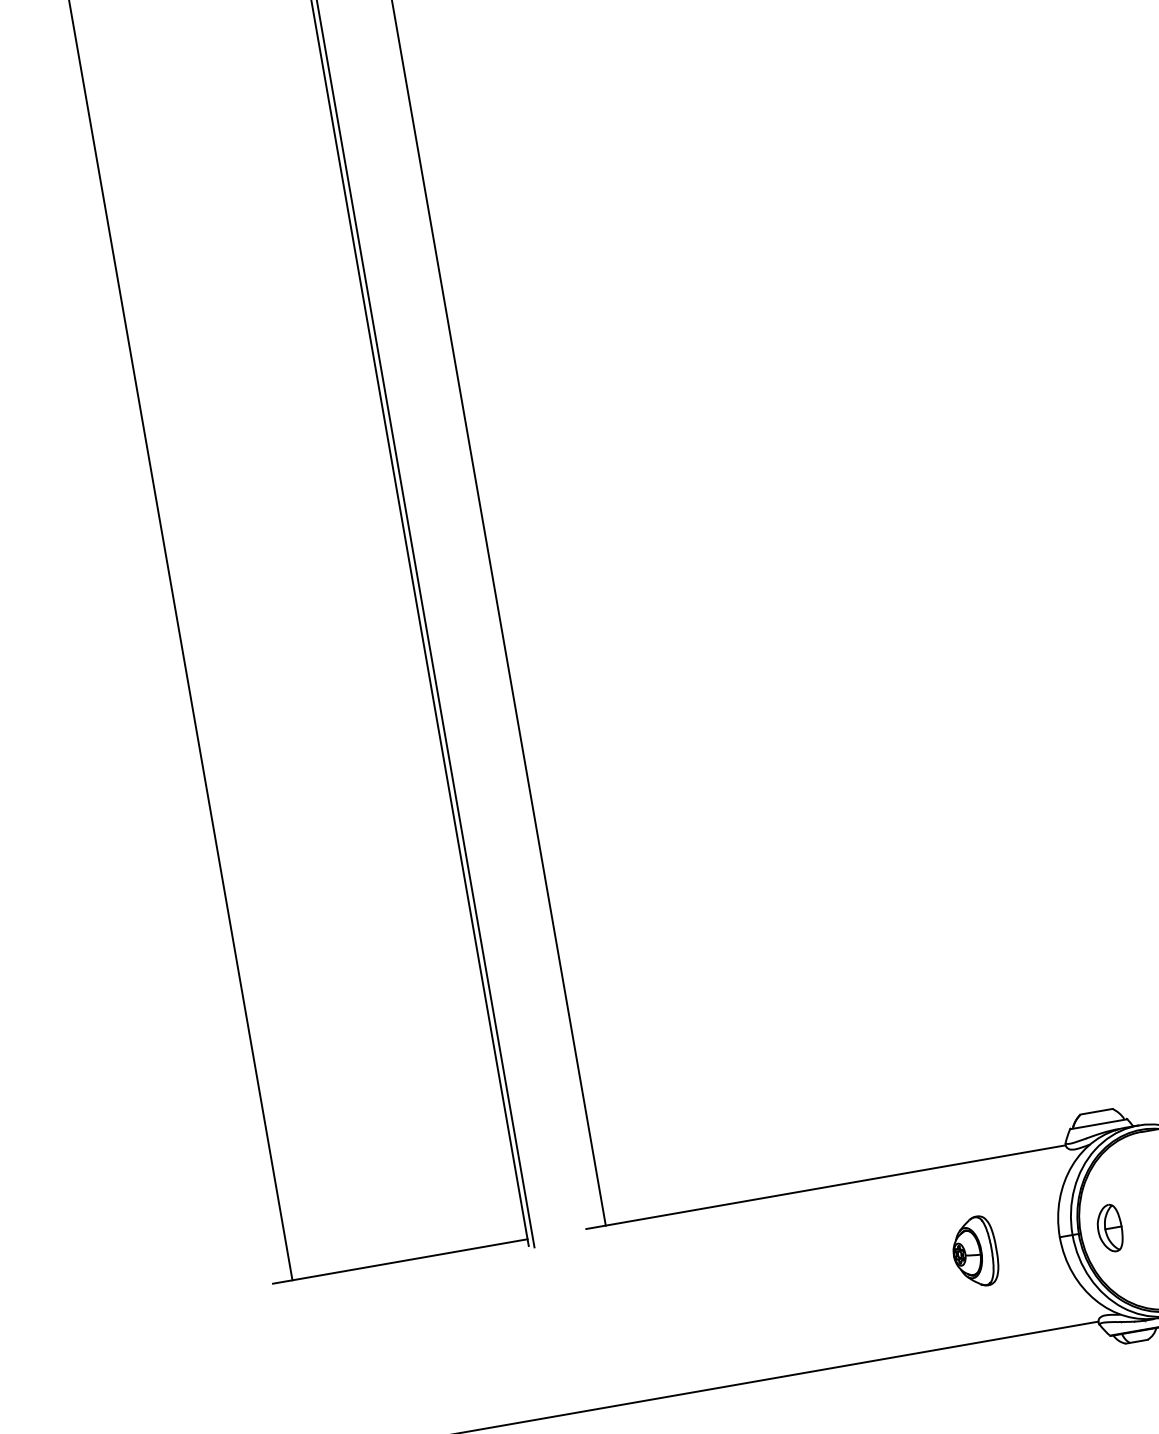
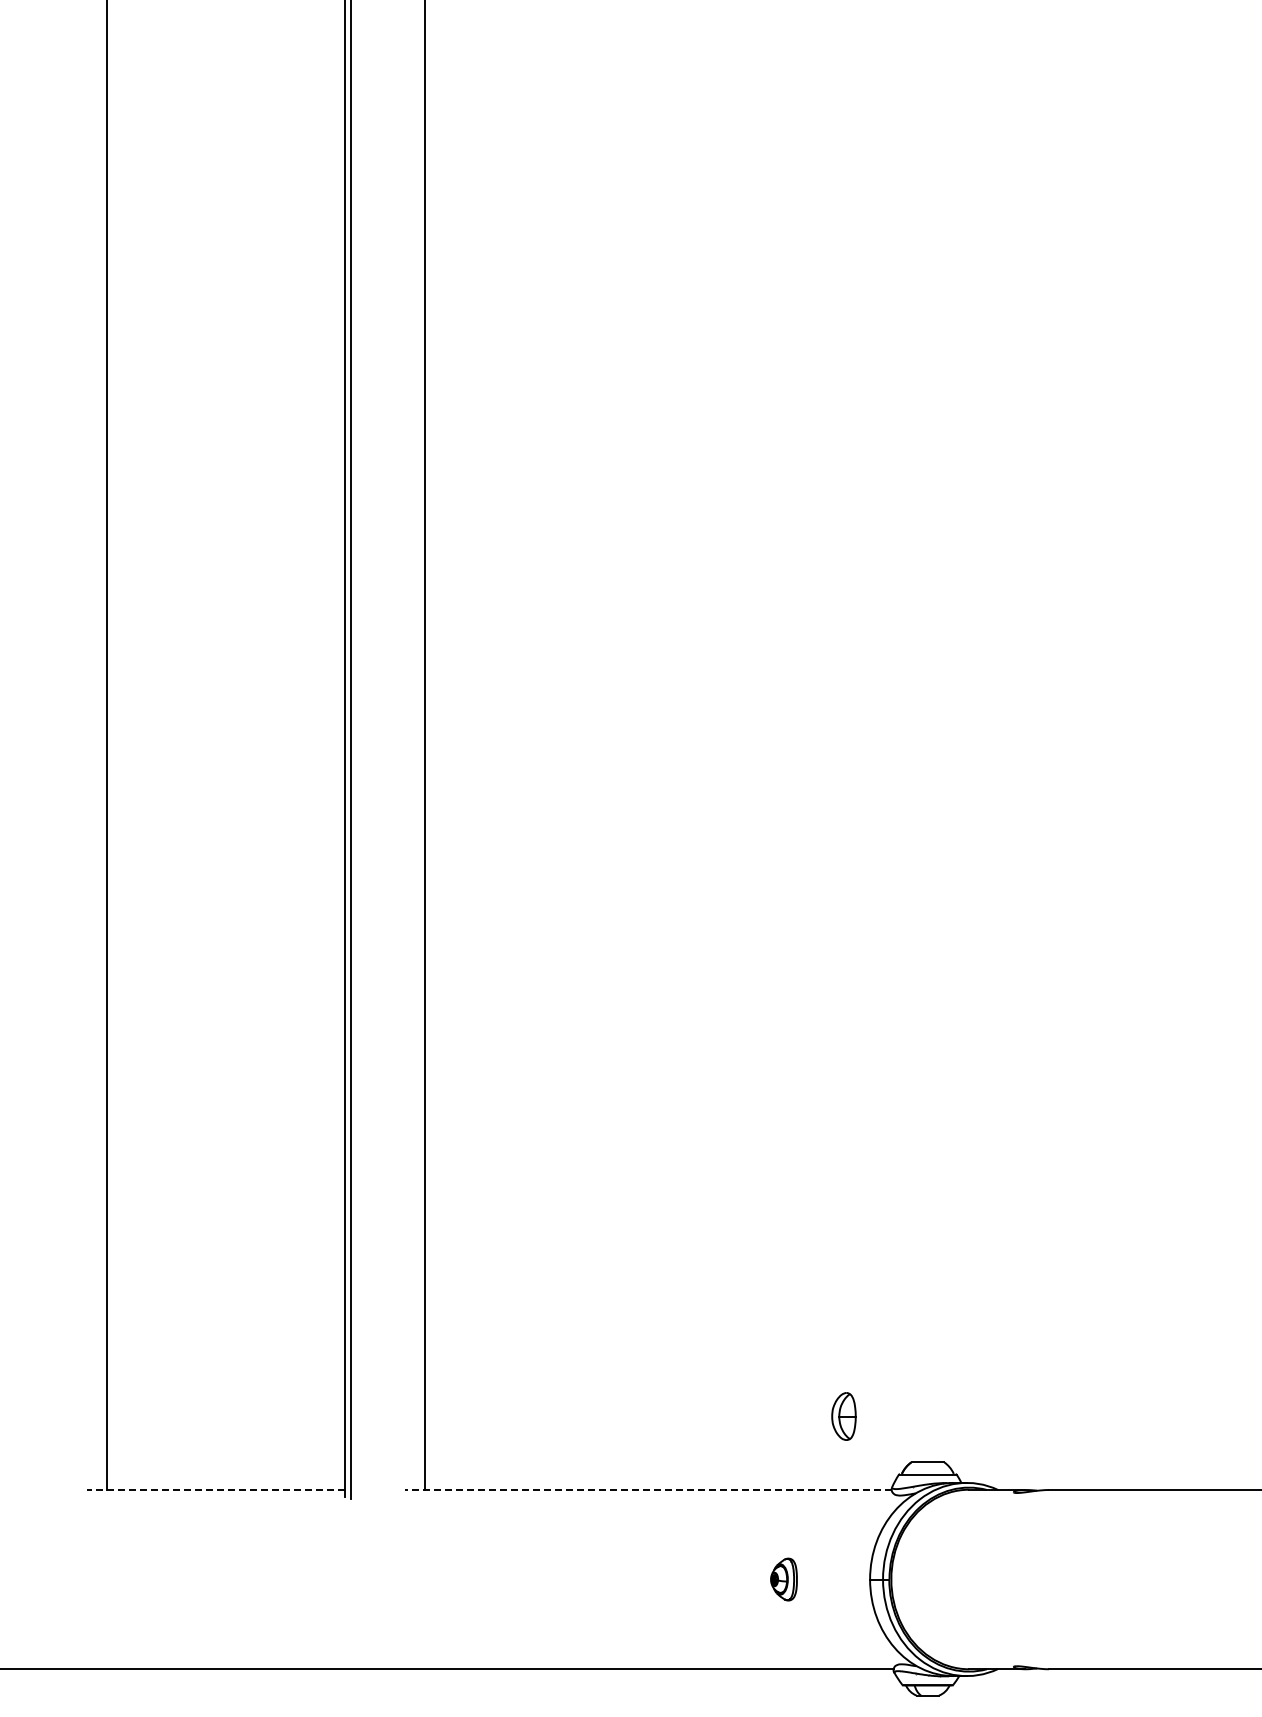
line: (825, 1186) -> (647, 1489), solid -> dashed
part: (1109, 1228) -> (843, 1416), moved
part: (974, 1252) -> (783, 1579), size x0.6
line: (399, 1261) -> (215, 1489), solid -> dashed

